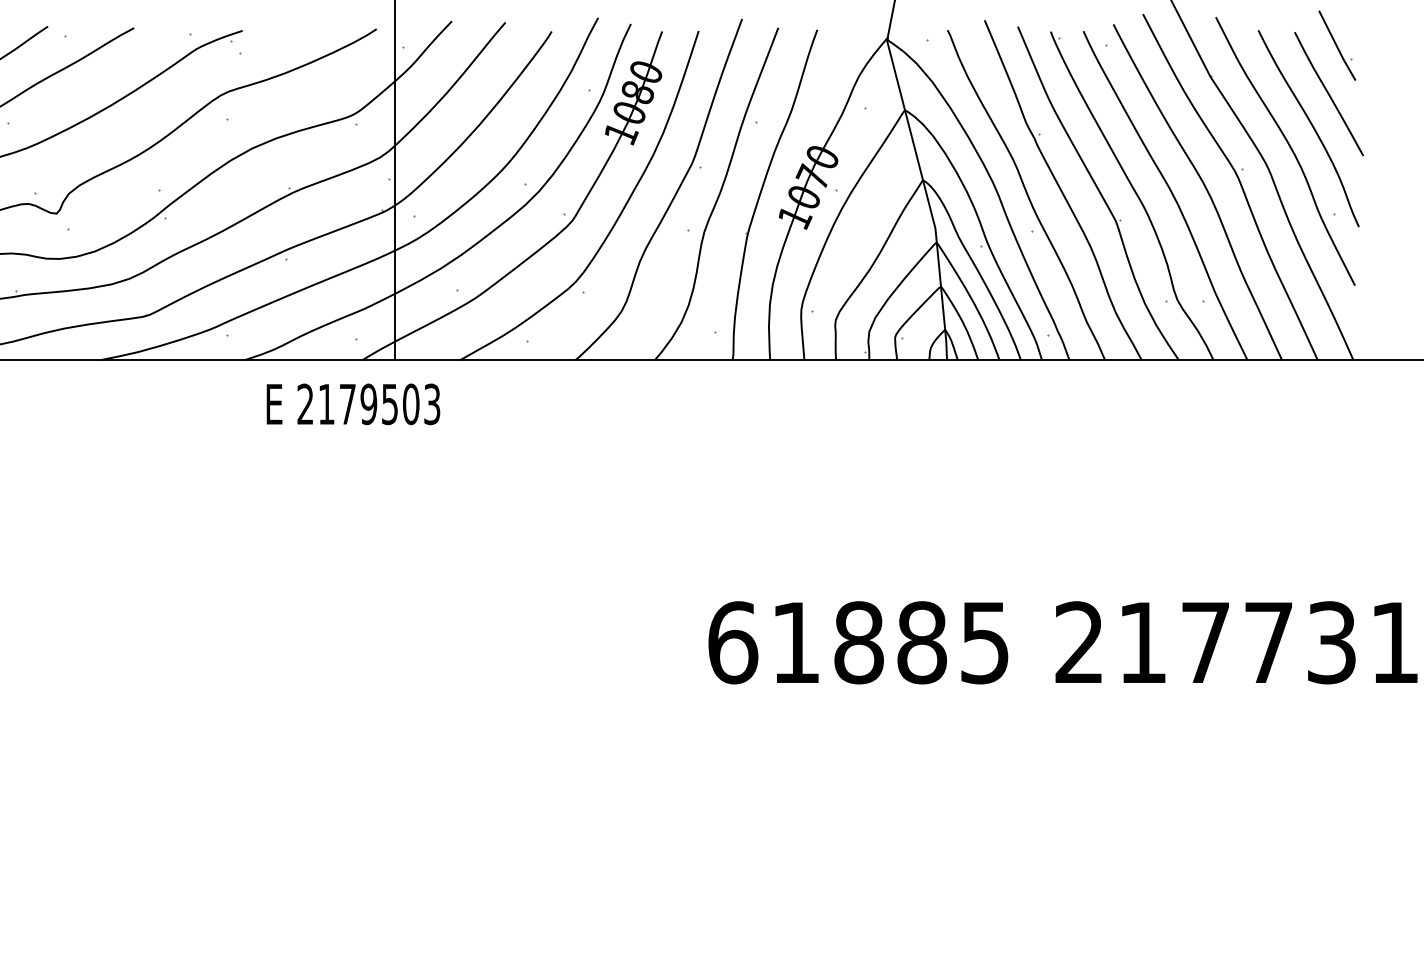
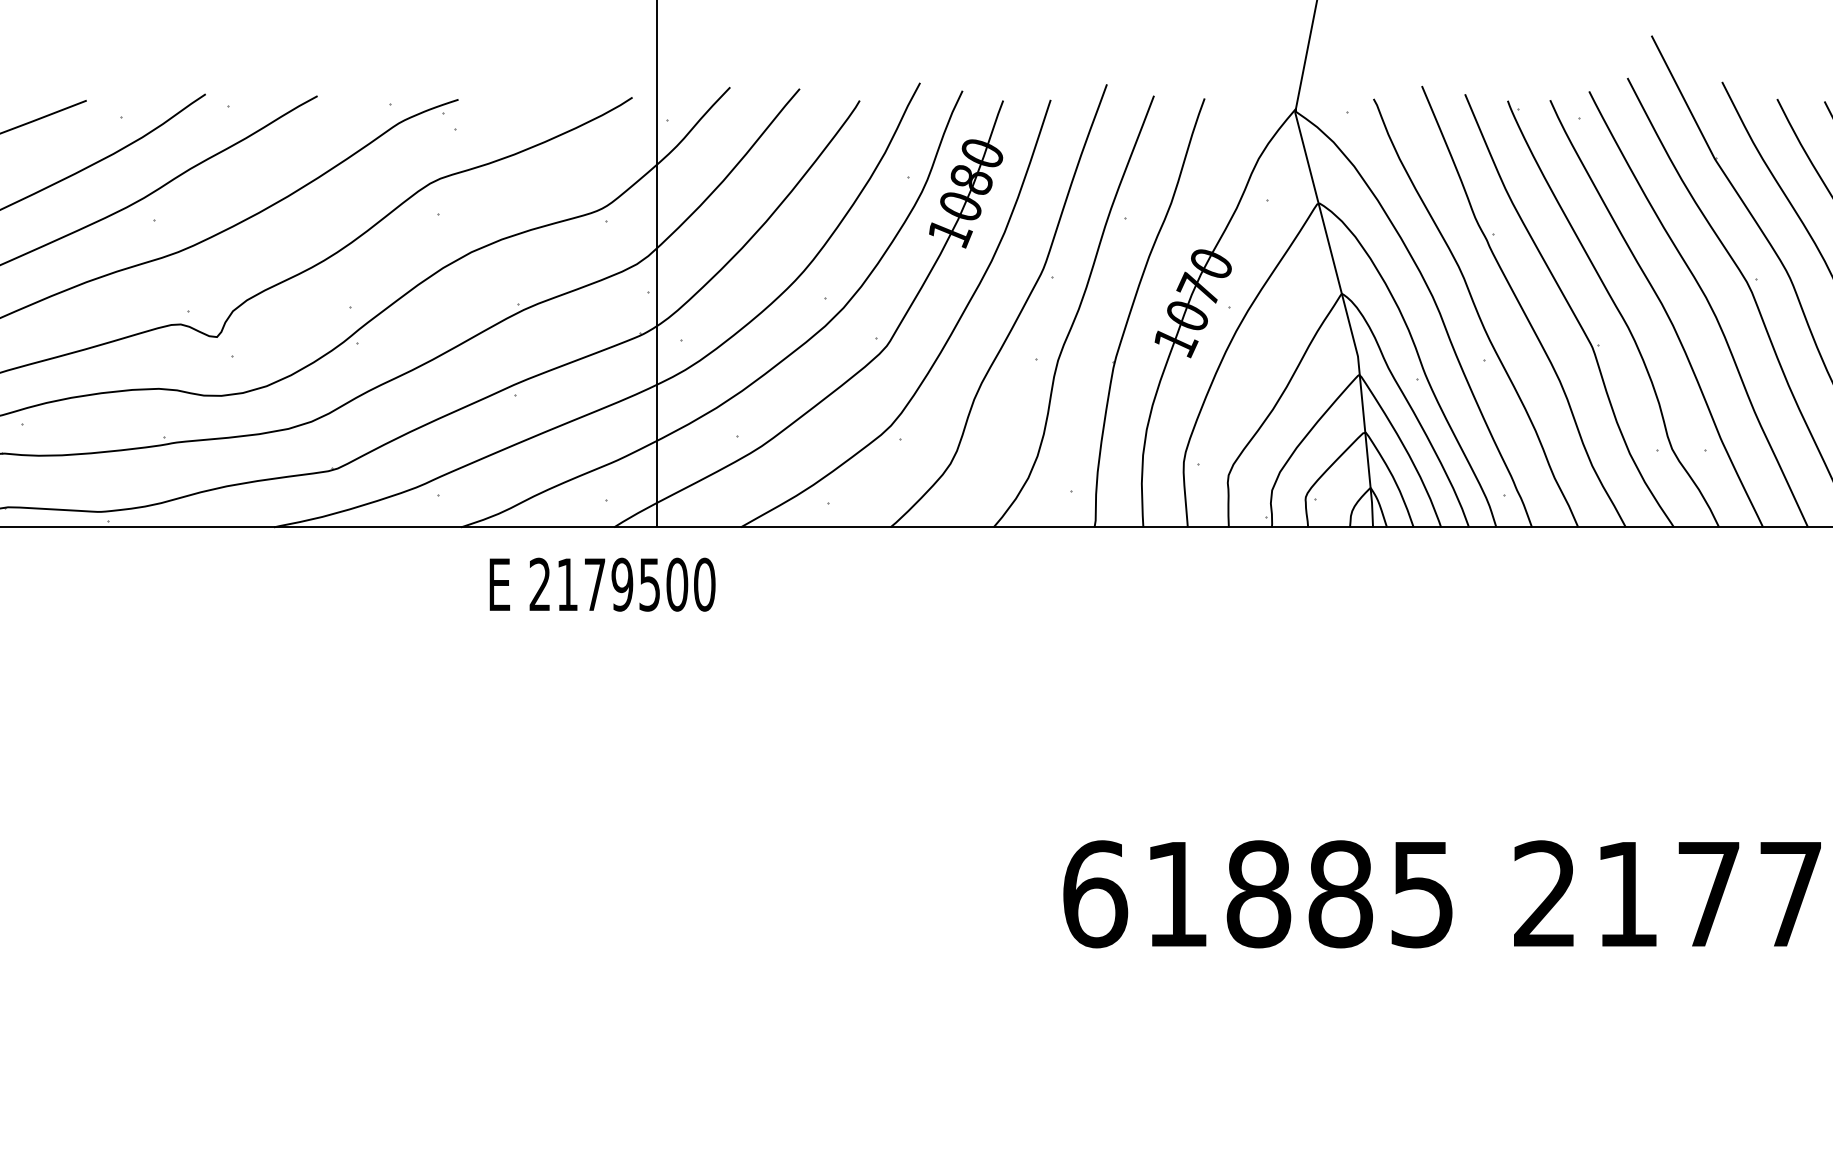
text: (432, 404) -> (704, 584), 2179503 -> 2179500

